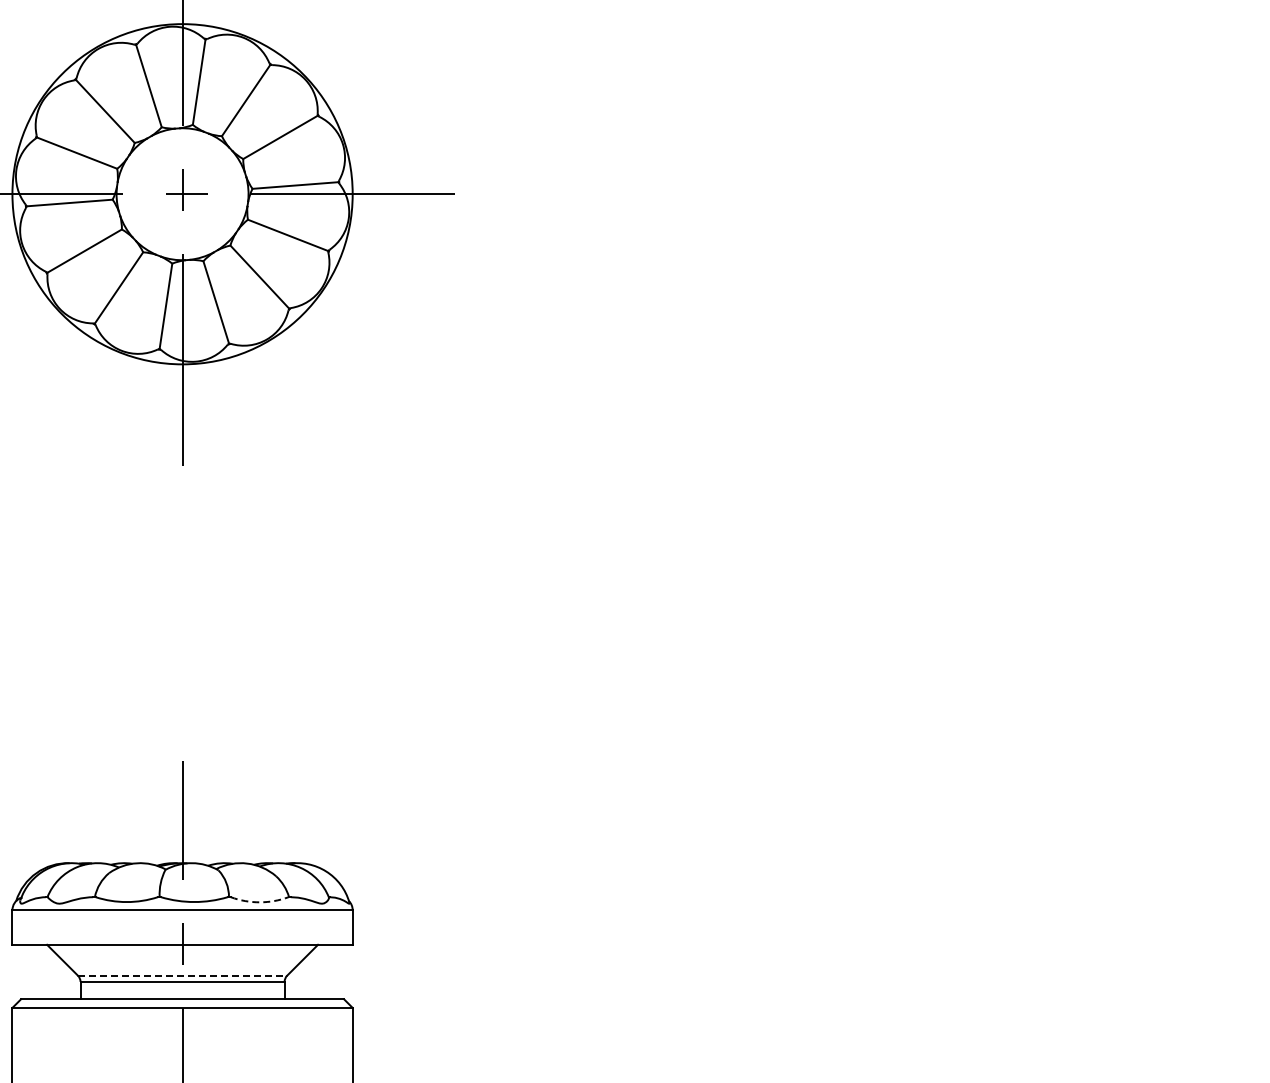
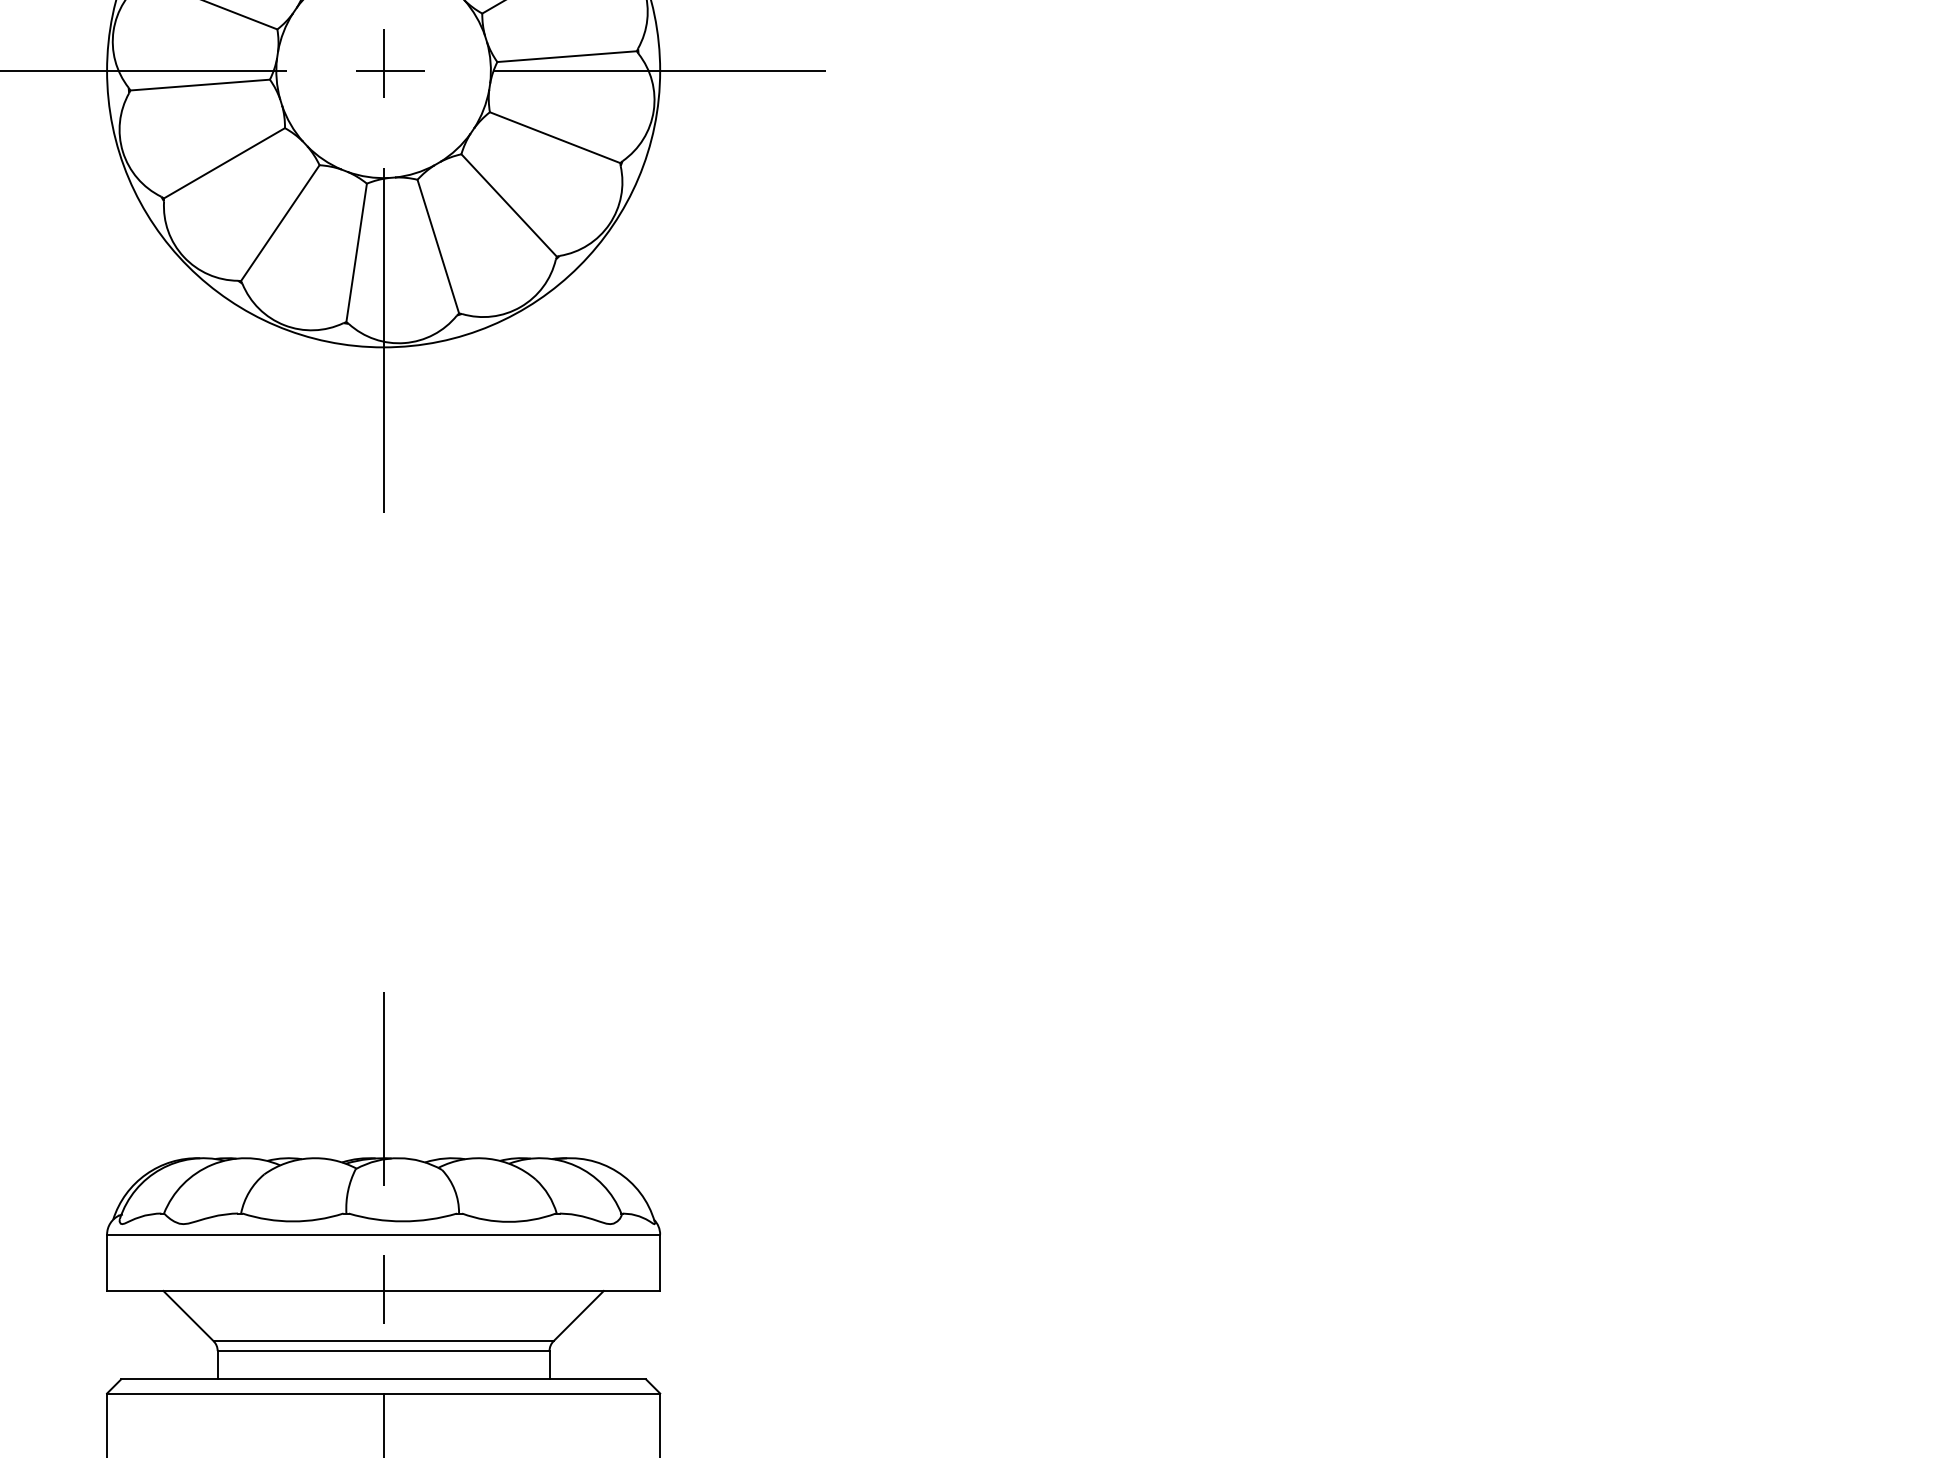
arc: (259, 902) -> (508, 1222), dashed -> solid
line: (182, 975) -> (383, 1340), dashed -> solid

